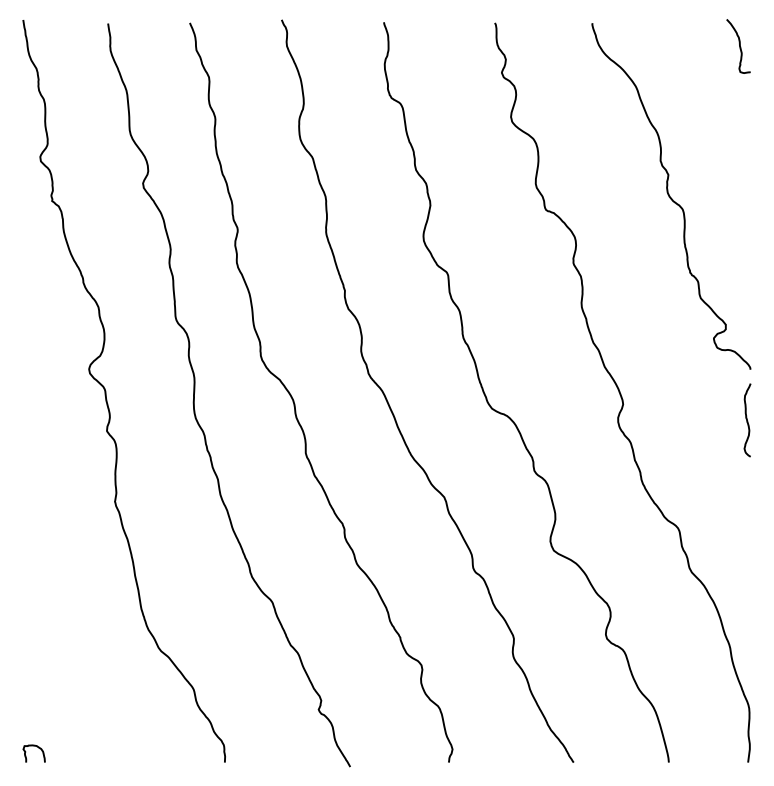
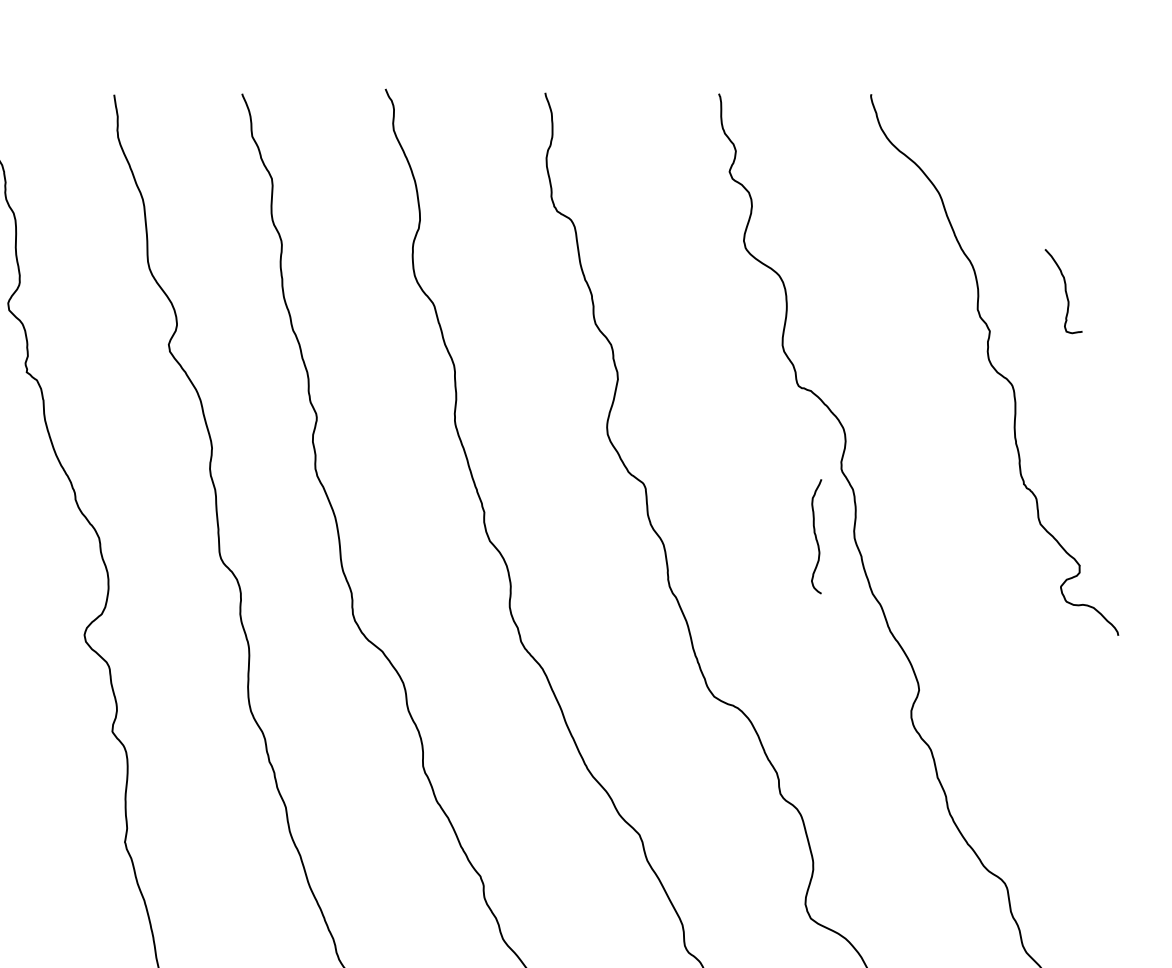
curve: (739, 46) -> (1065, 291), moved
curve: (747, 420) -> (816, 536), moved

